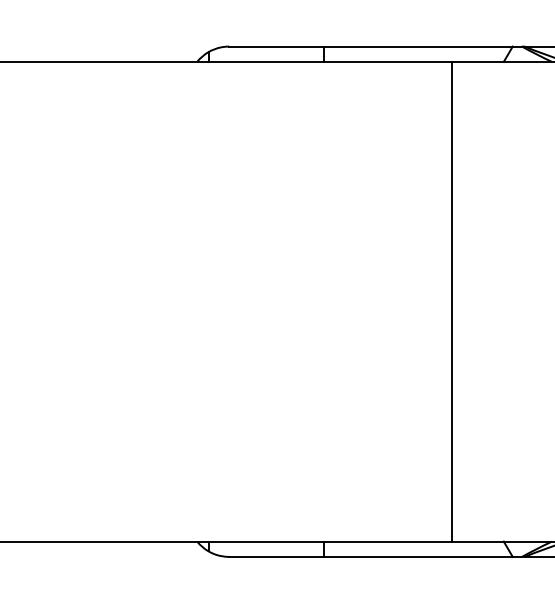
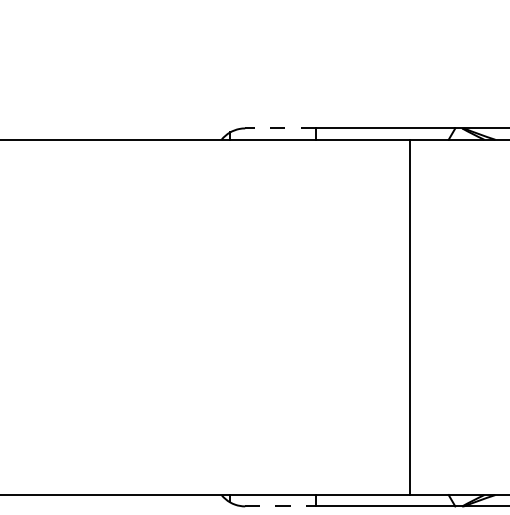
line: (275, 46) -> (279, 128), solid -> dashed
line: (276, 557) -> (280, 506), solid -> dashed

